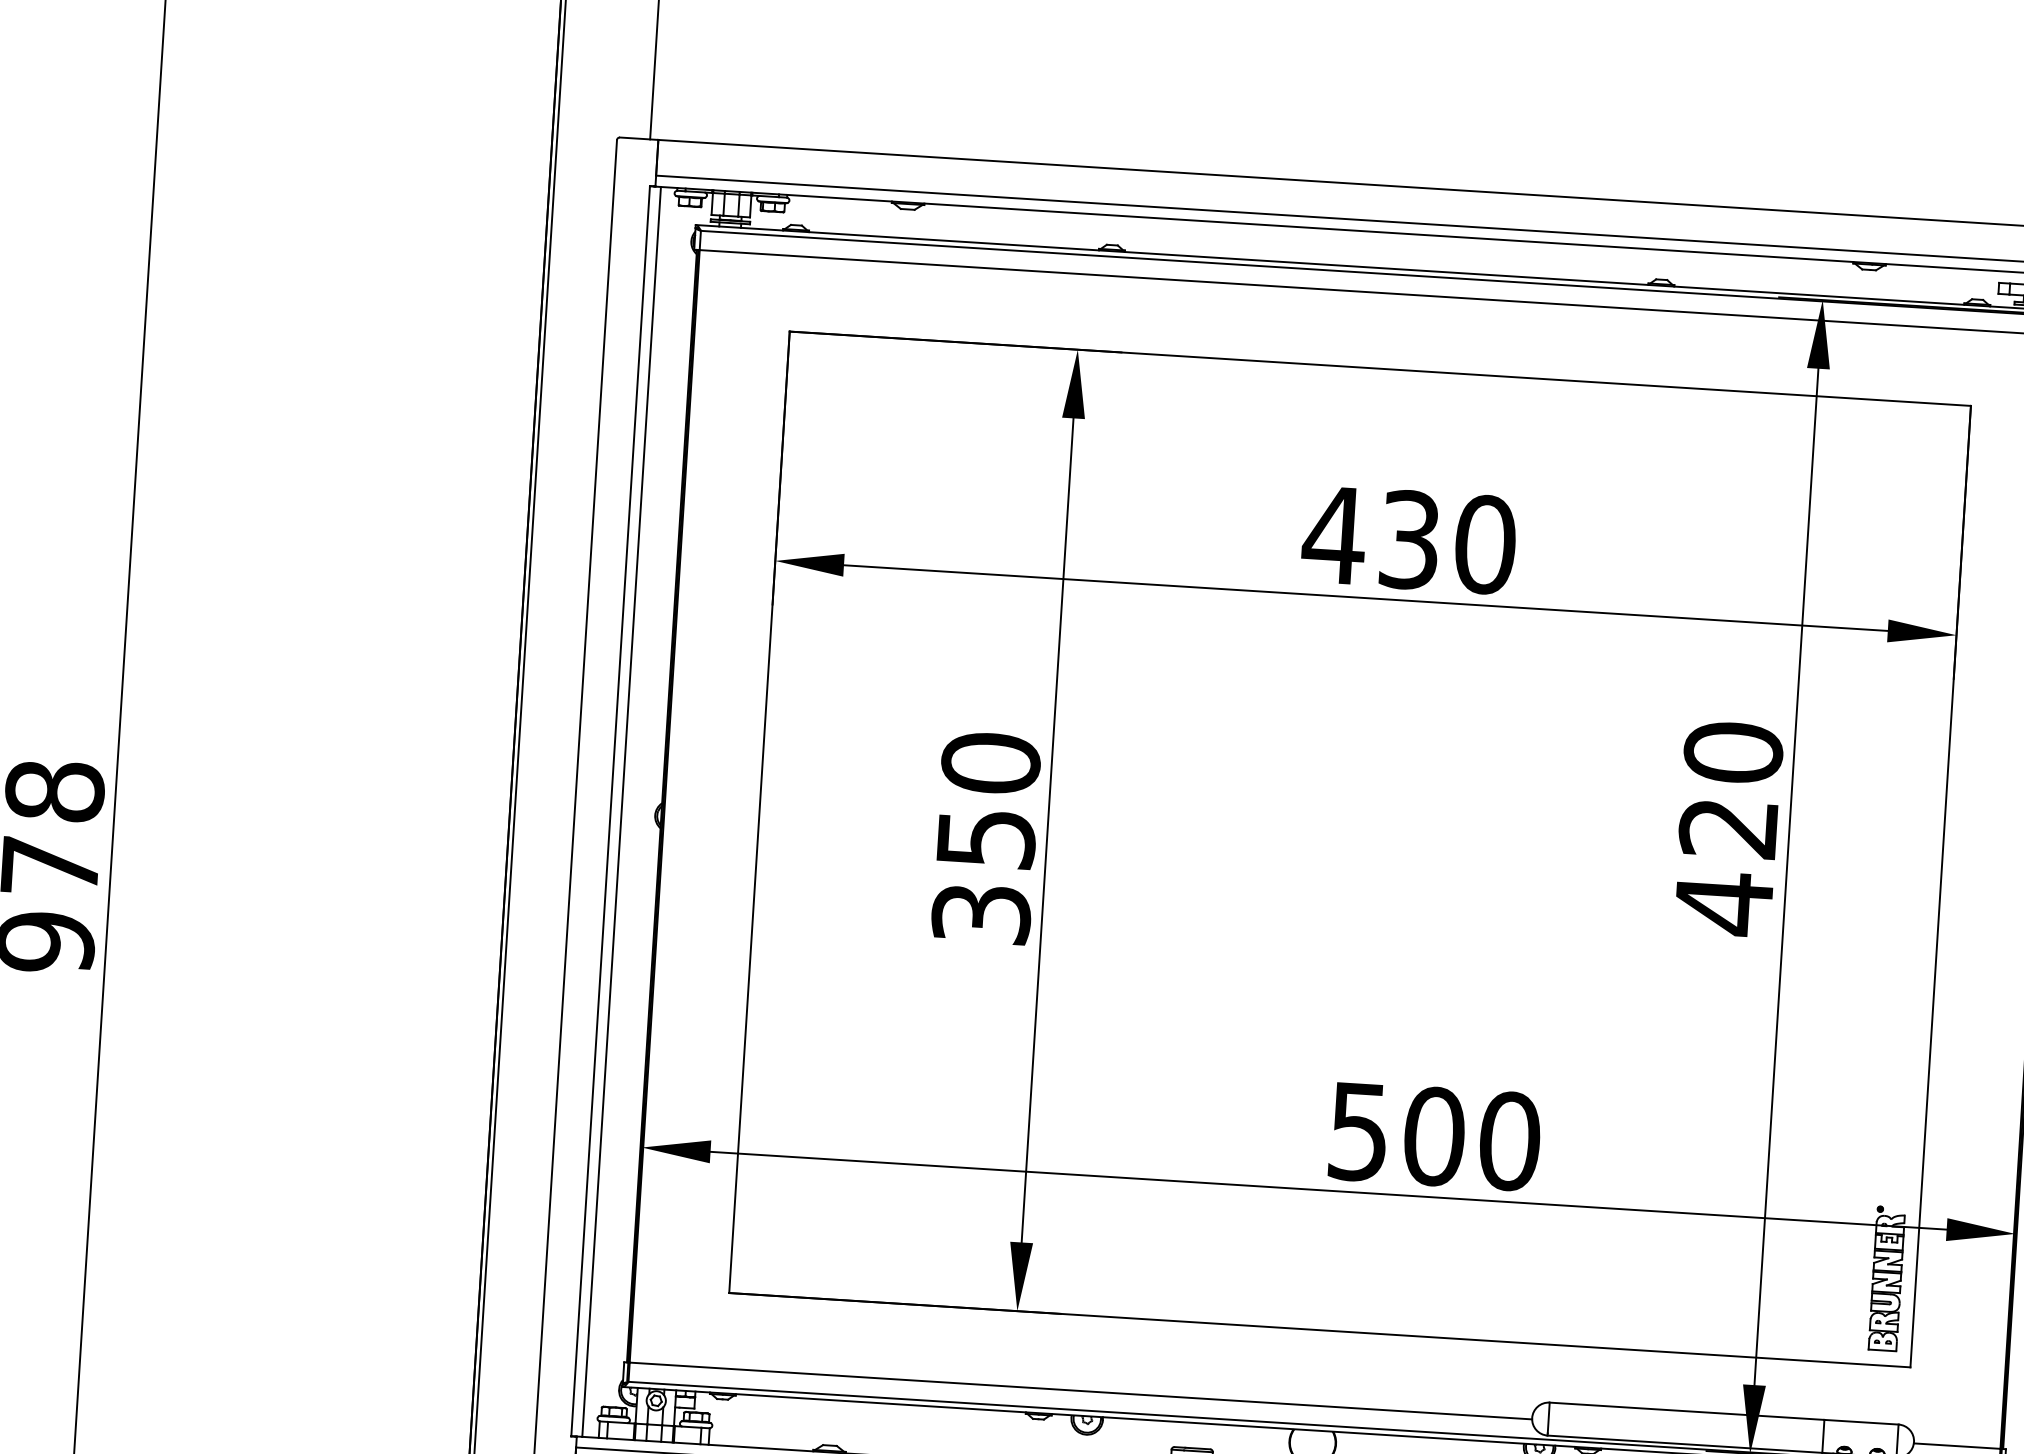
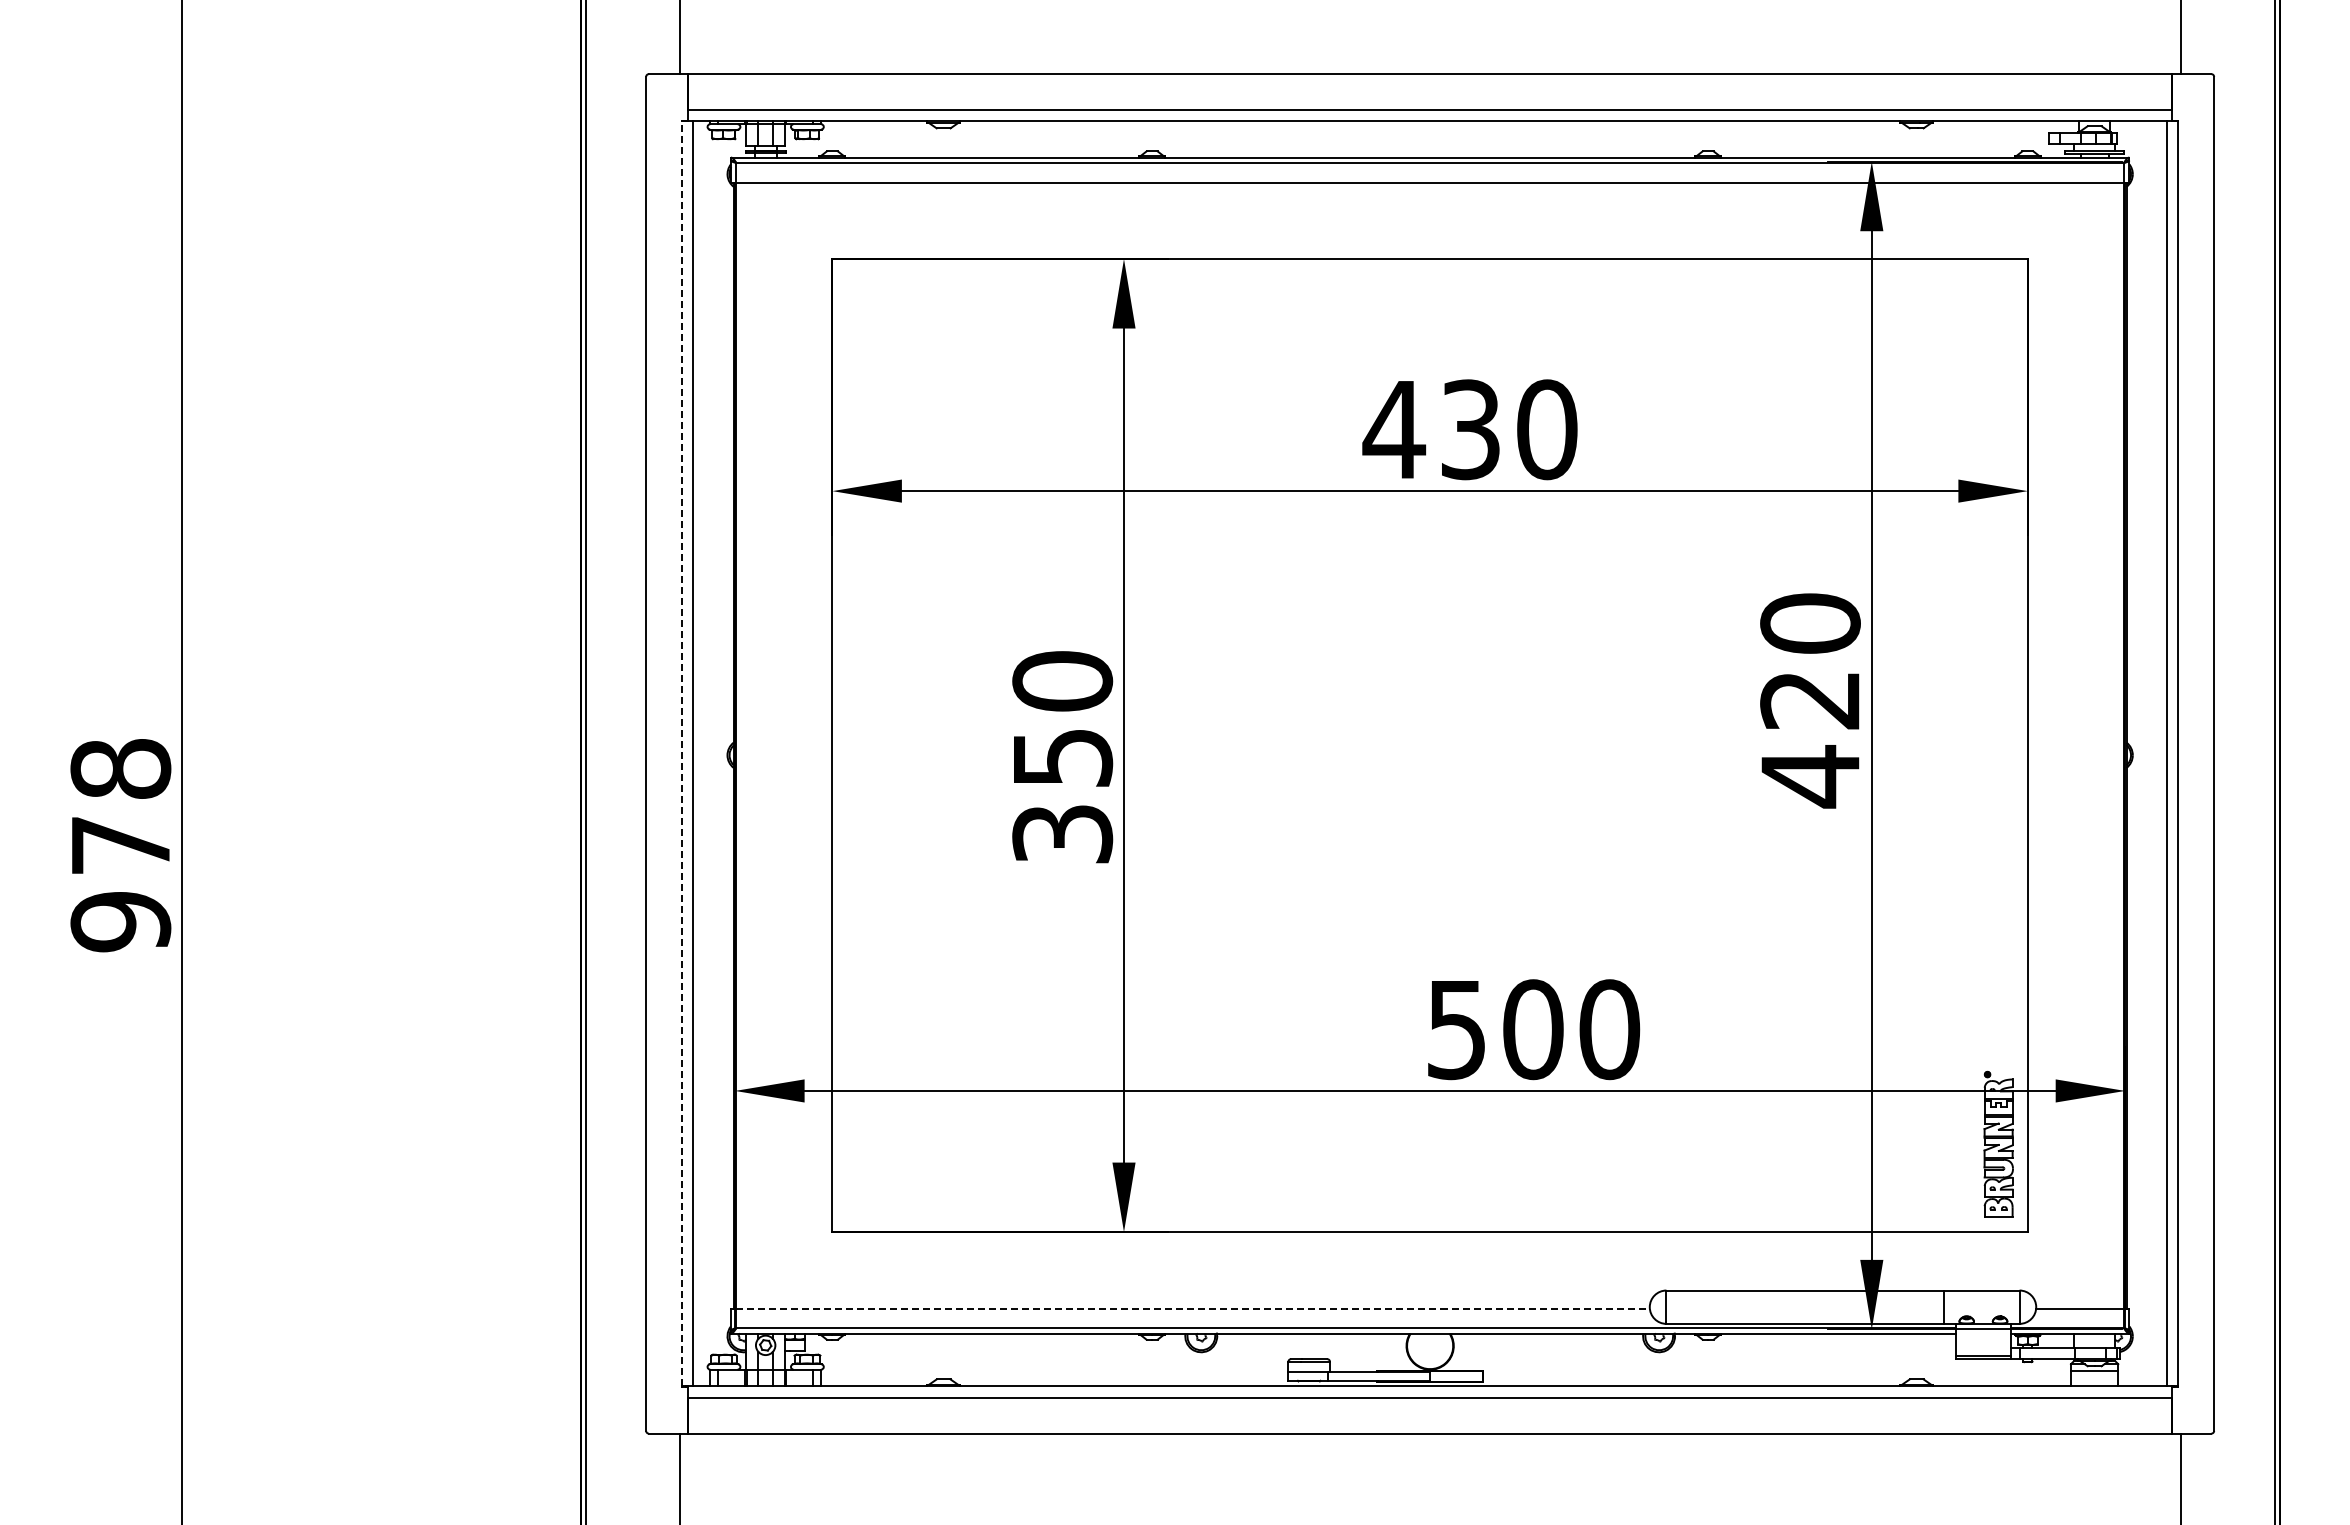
line: (610, 810) -> (682, 753), solid -> dashed
line: (1081, 1390) -> (1193, 1308), solid -> dashed

